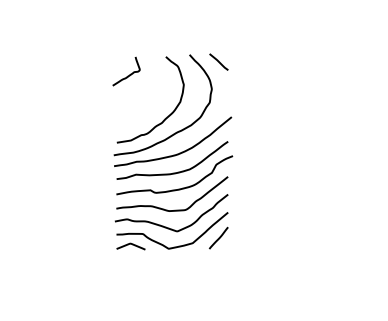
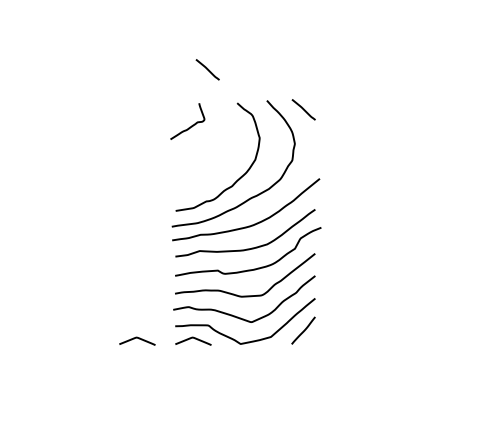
line: (142, 30) -> (207, 69), added
curve: (86, 244) -> (137, 338), added

